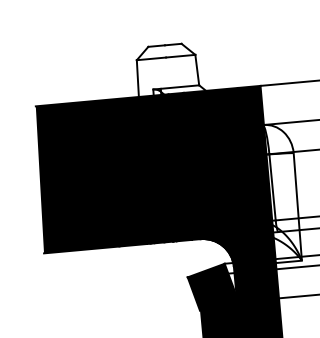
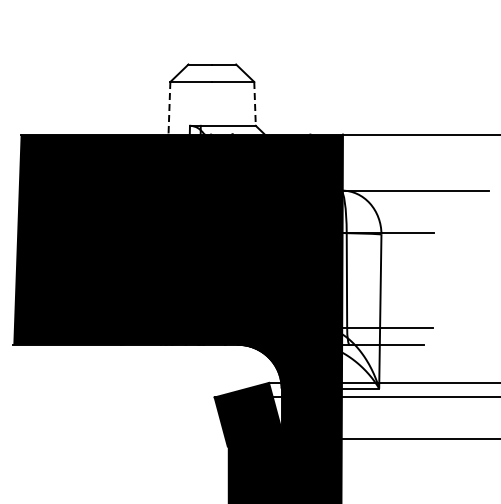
line: (197, 69) -> (255, 103), solid -> dashed
line: (137, 78) -> (169, 108), solid -> dashed

